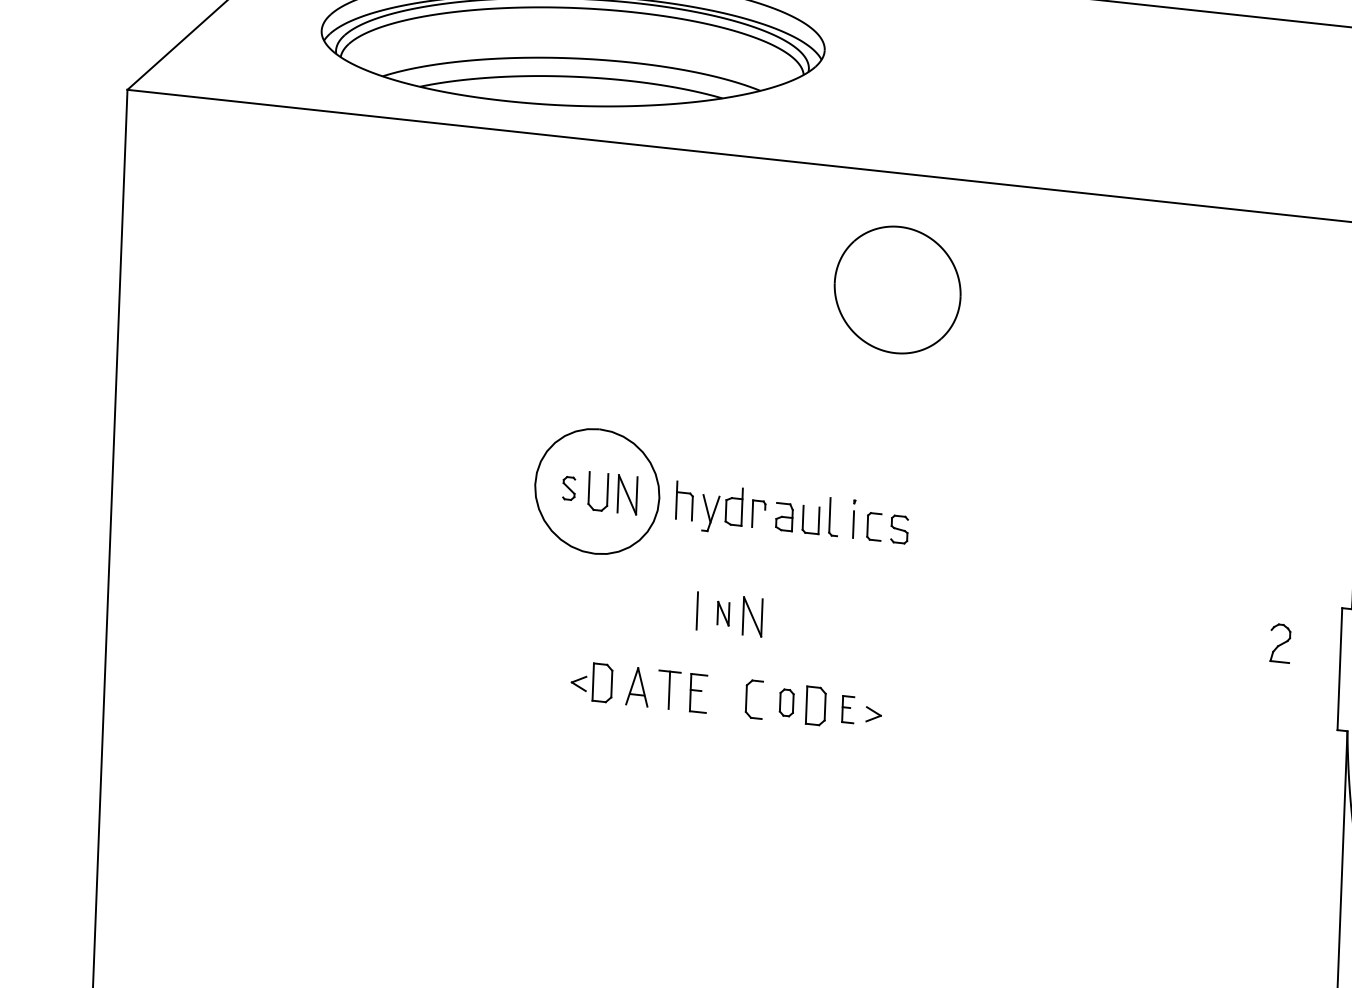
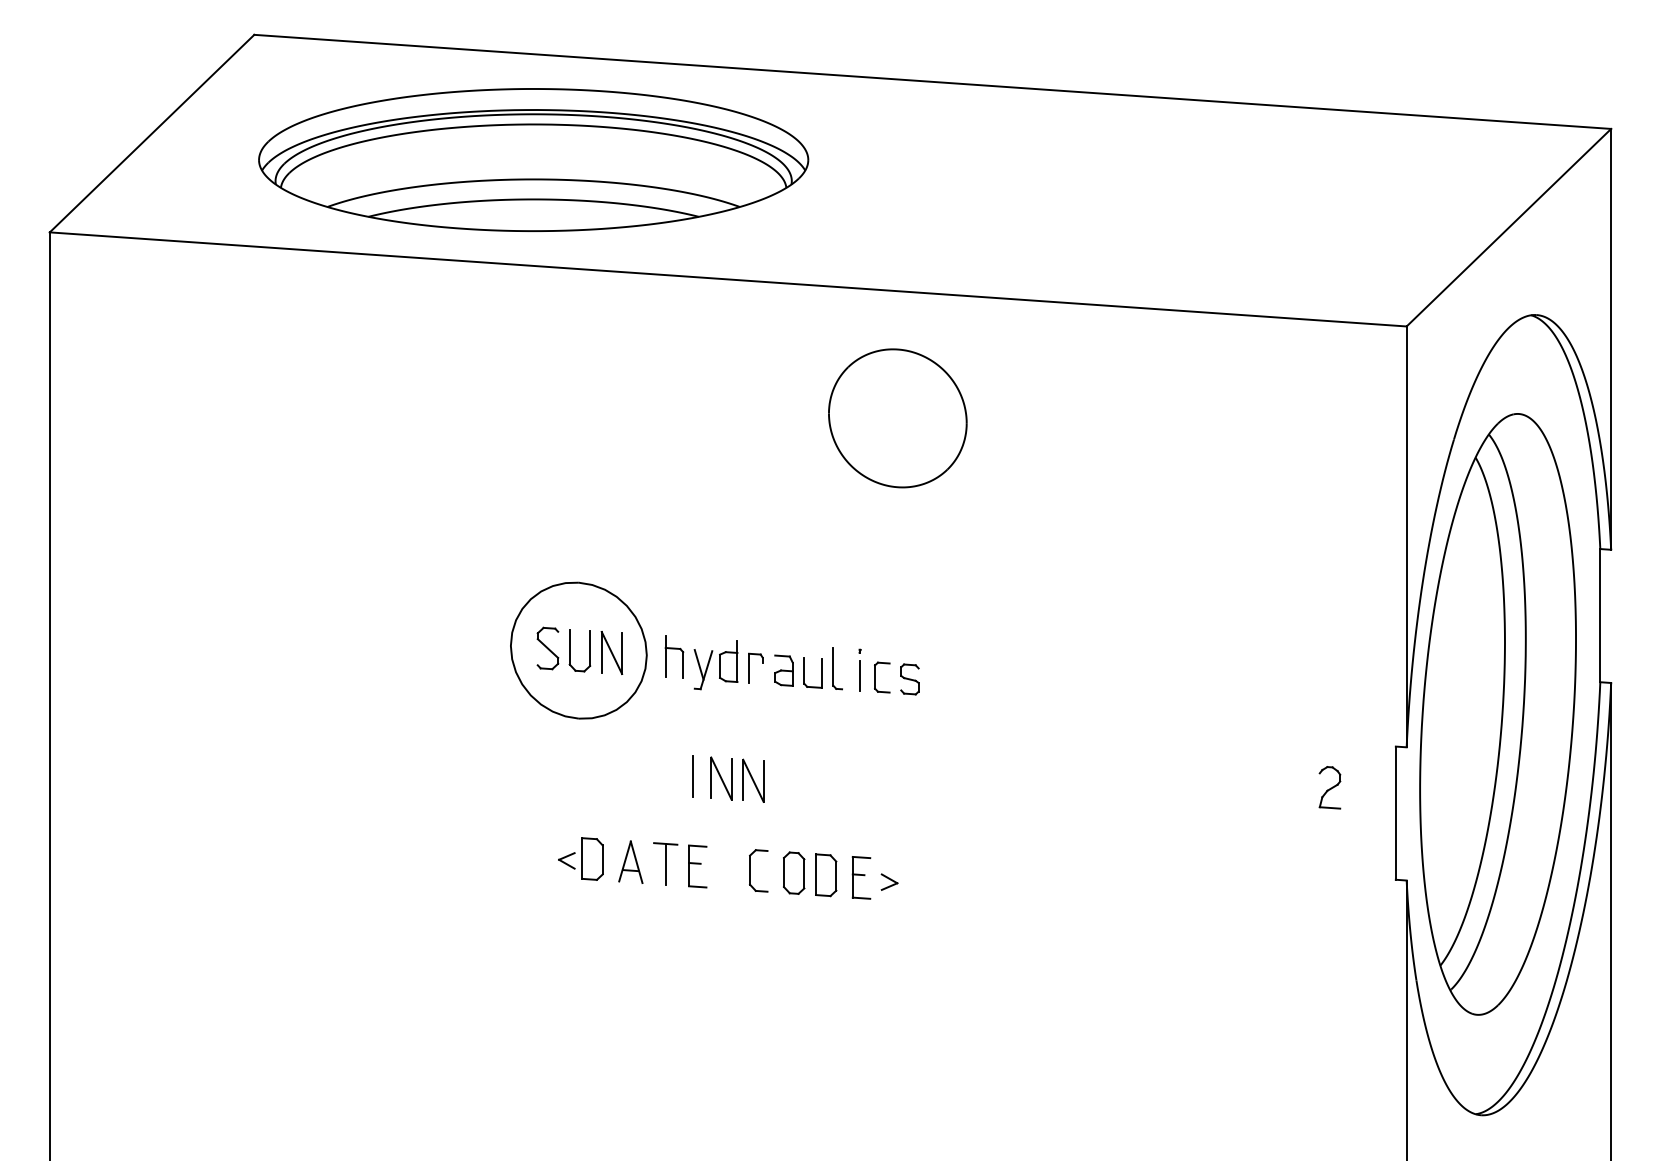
part: (568, 488) -> (547, 648), size x1.67
part: (723, 613) -> (721, 778), size x1.67
part: (787, 702) -> (794, 872), size x1.43
part: (848, 709) -> (861, 877), size x1.43

